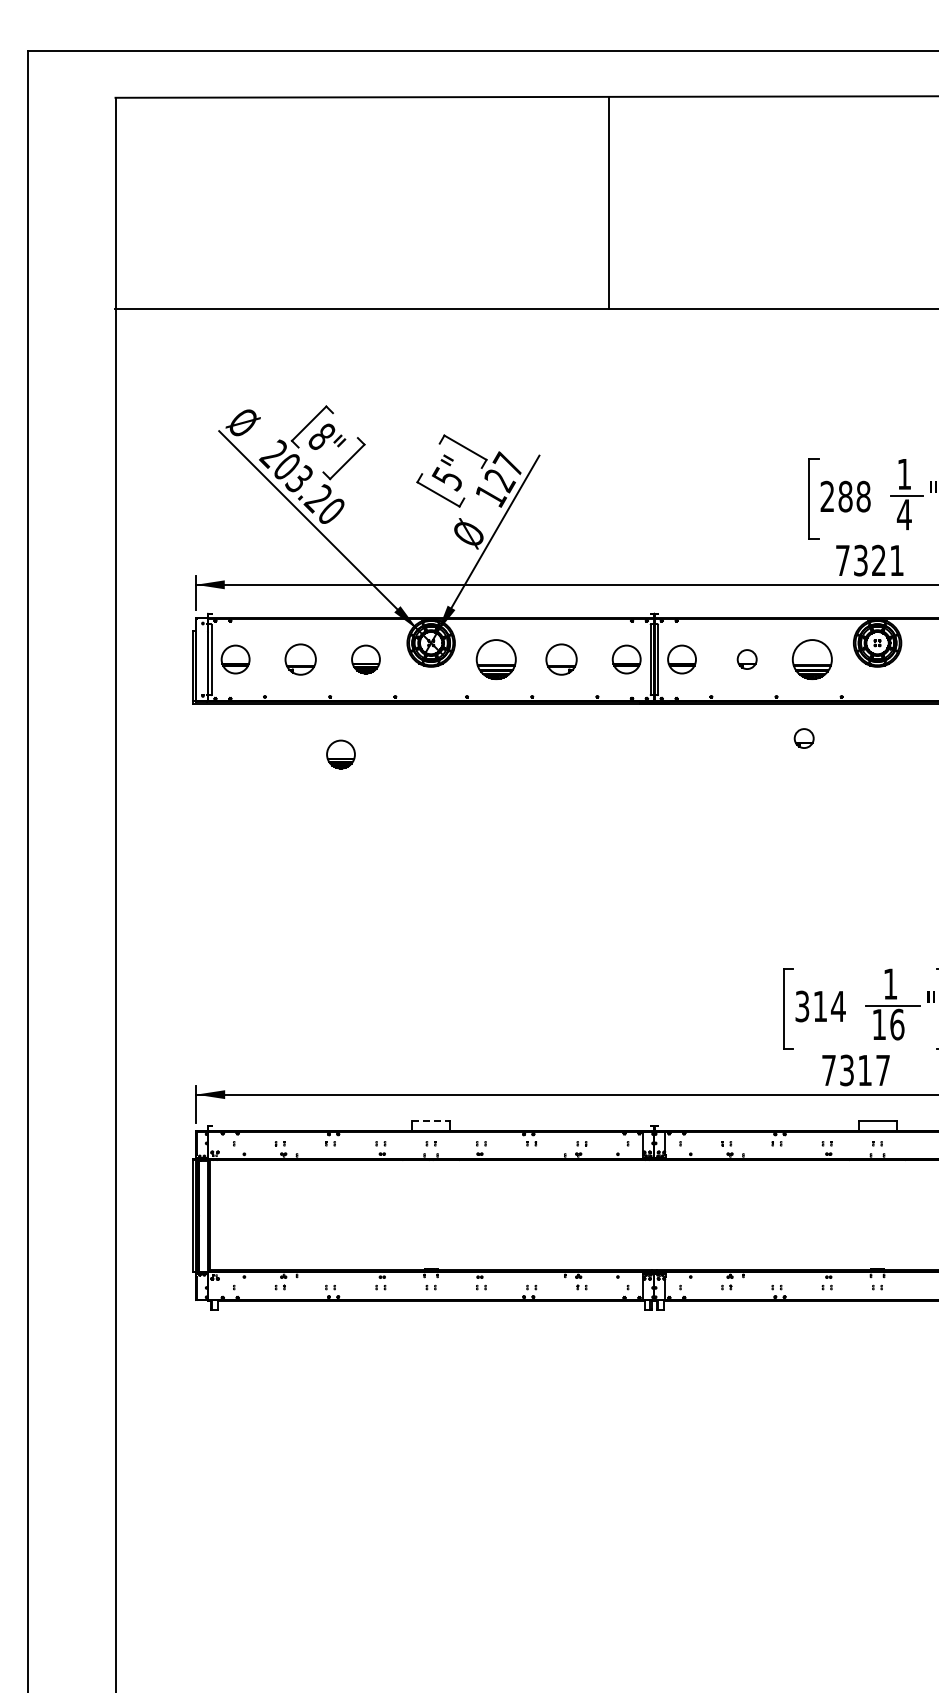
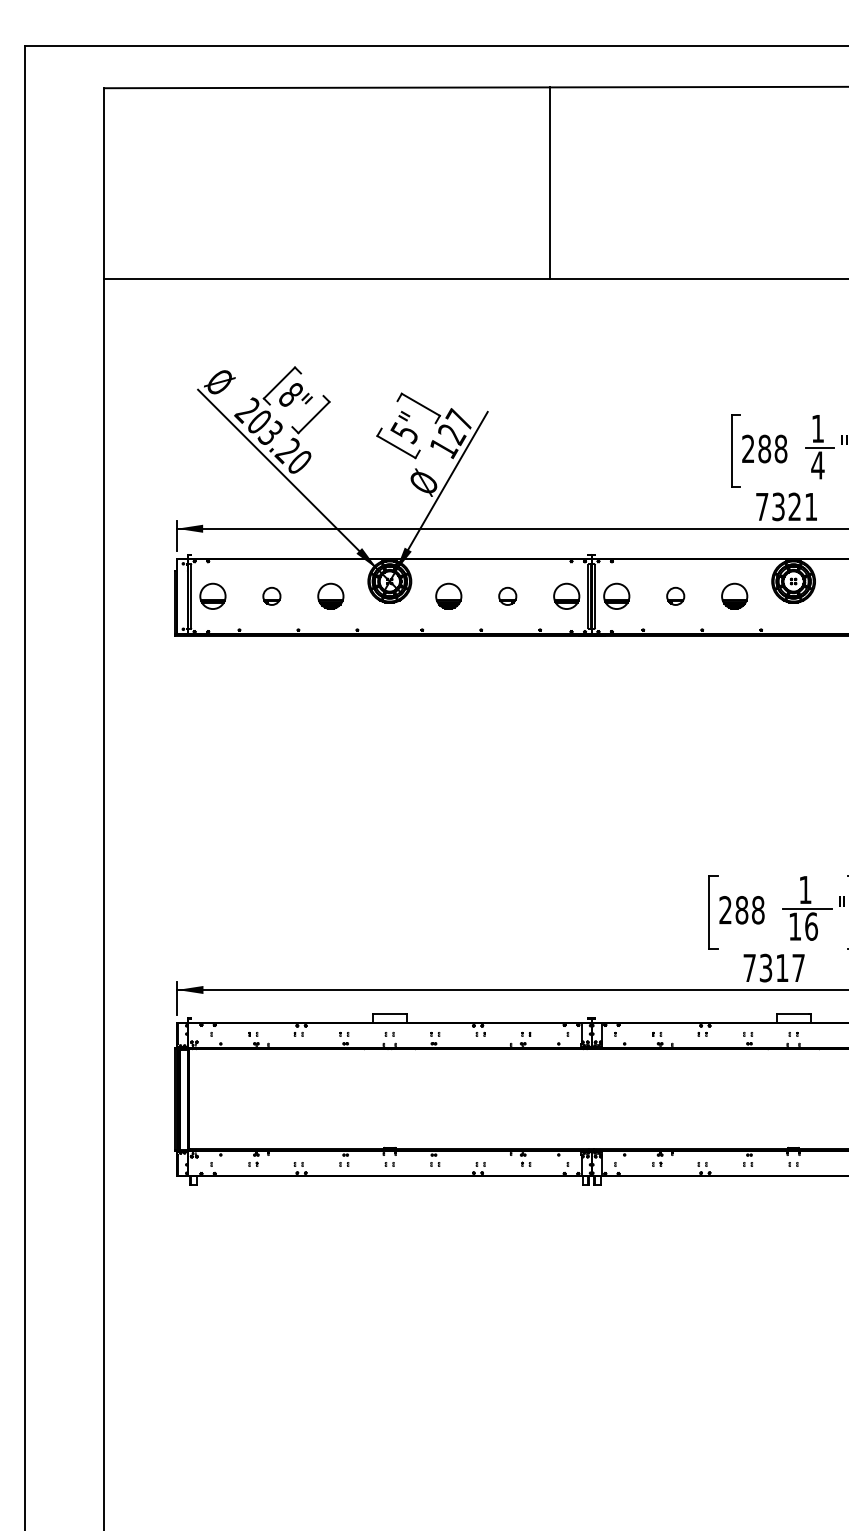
part: (300, 659) -> (271, 596), size x0.62
part: (496, 659) -> (448, 596), size x0.71
part: (561, 659) -> (507, 596), size x0.62
part: (812, 659) -> (734, 596), size x0.71
part: (803, 738) -> (726, 667), removed
part: (340, 754) -> (307, 682), removed
text: (820, 1006) -> (742, 910), 314 -> 288
line: (430, 1120) -> (389, 1013), dashed -> solid

